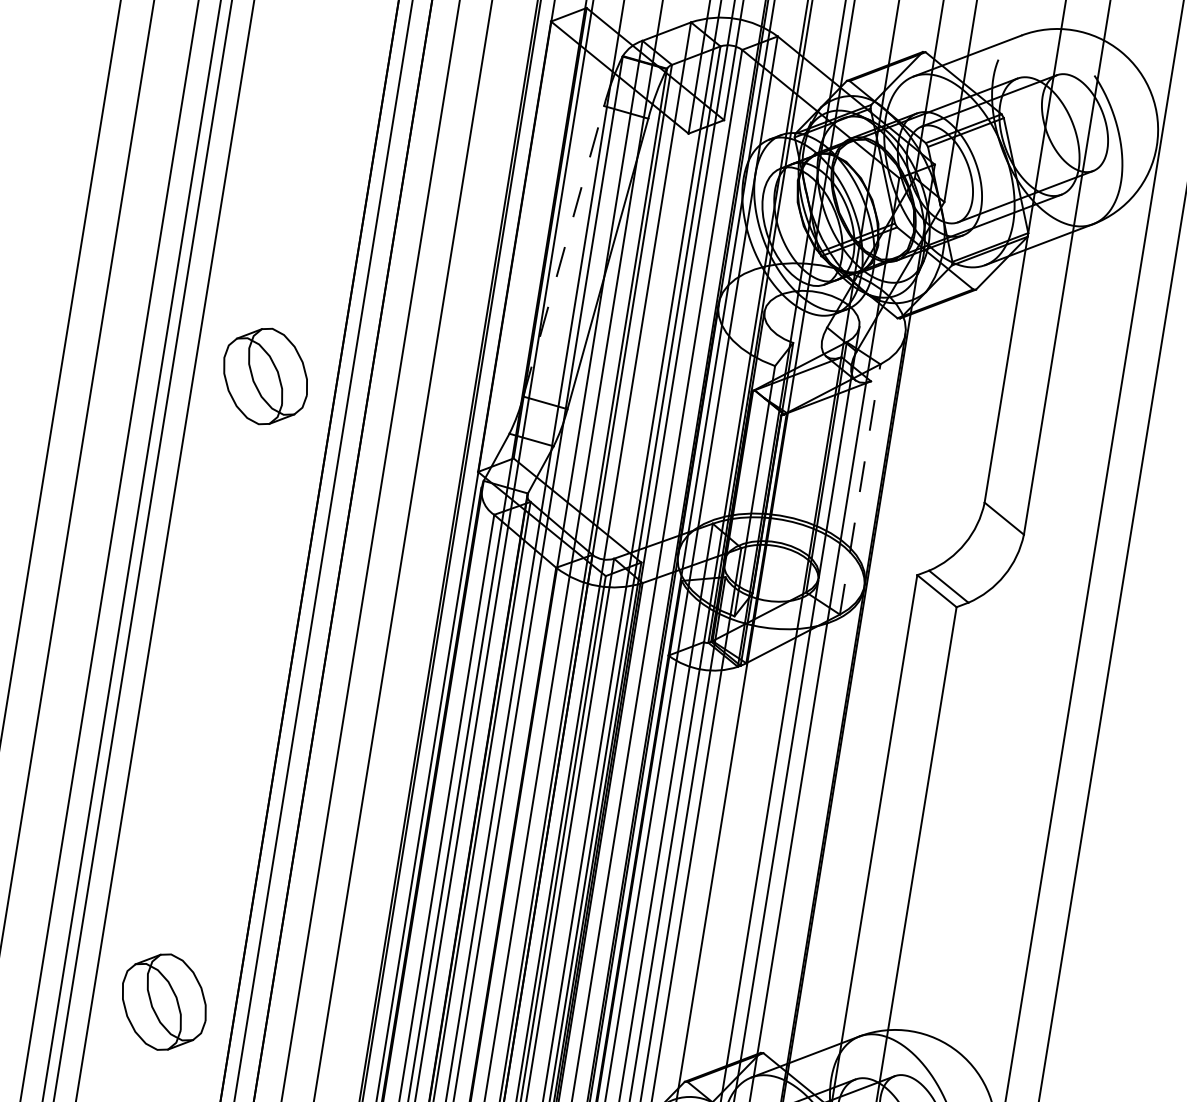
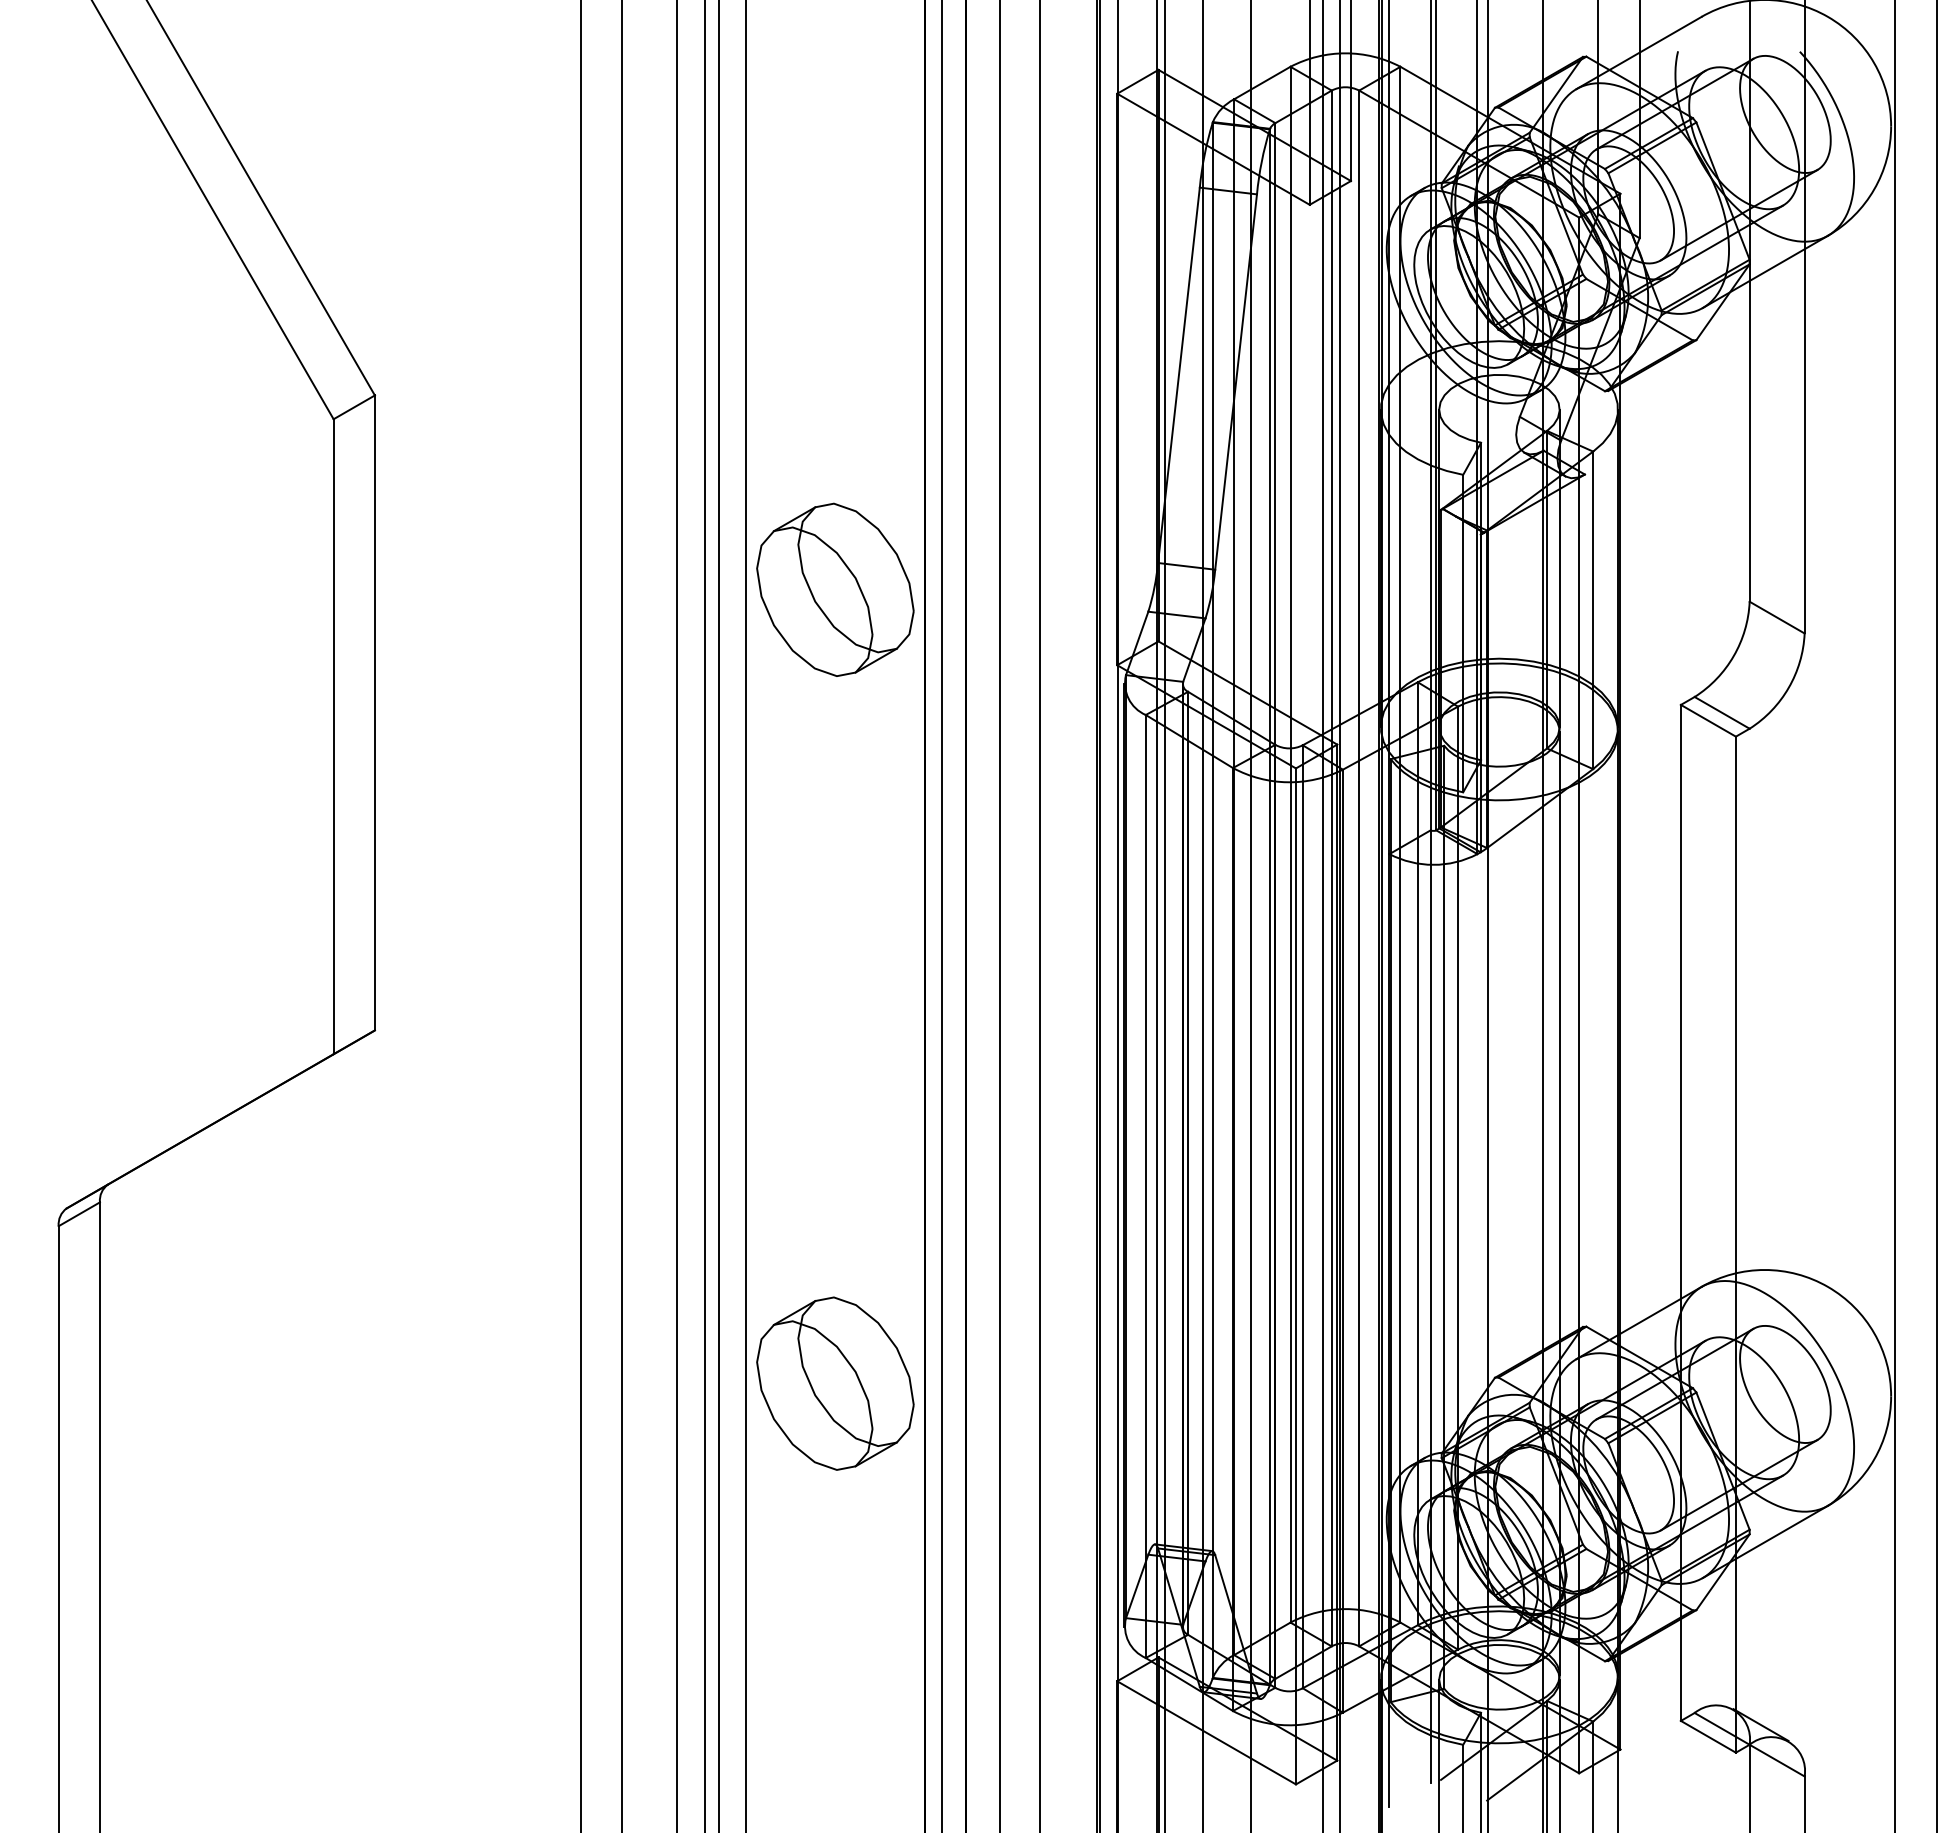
line: (563, 251) -> (1178, 375), dashed -> solid
part: (265, 376) -> (835, 589), size x1.43
line: (860, 489) -> (1593, 610), dashed -> solid
part: (164, 1002) -> (835, 1383), size x1.43

